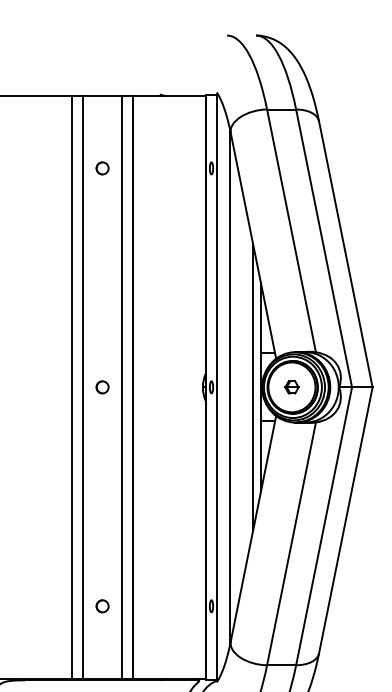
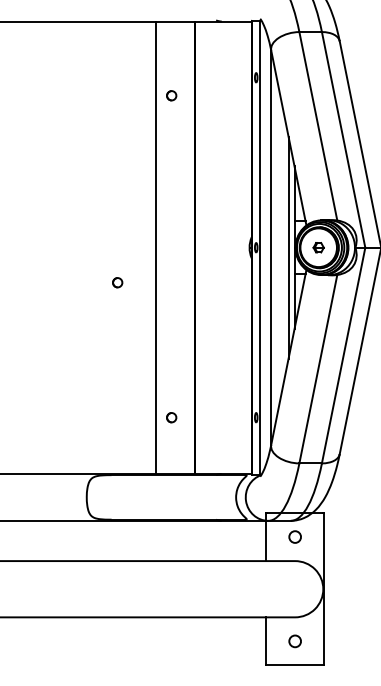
part: (102, 168) -> (171, 95), moved
line: (72, 387) -> (148, 247), removed
part: (102, 387) -> (117, 282), moved
line: (121, 387) -> (186, 247), removed

